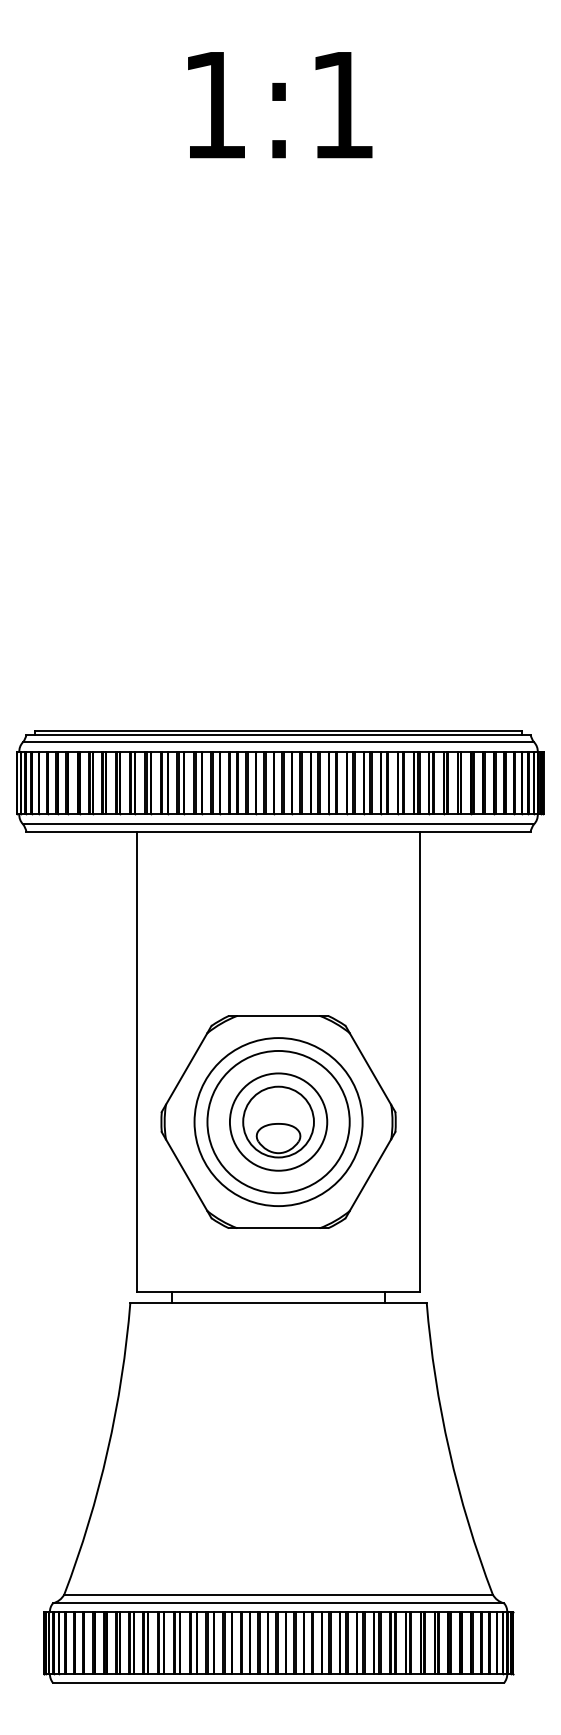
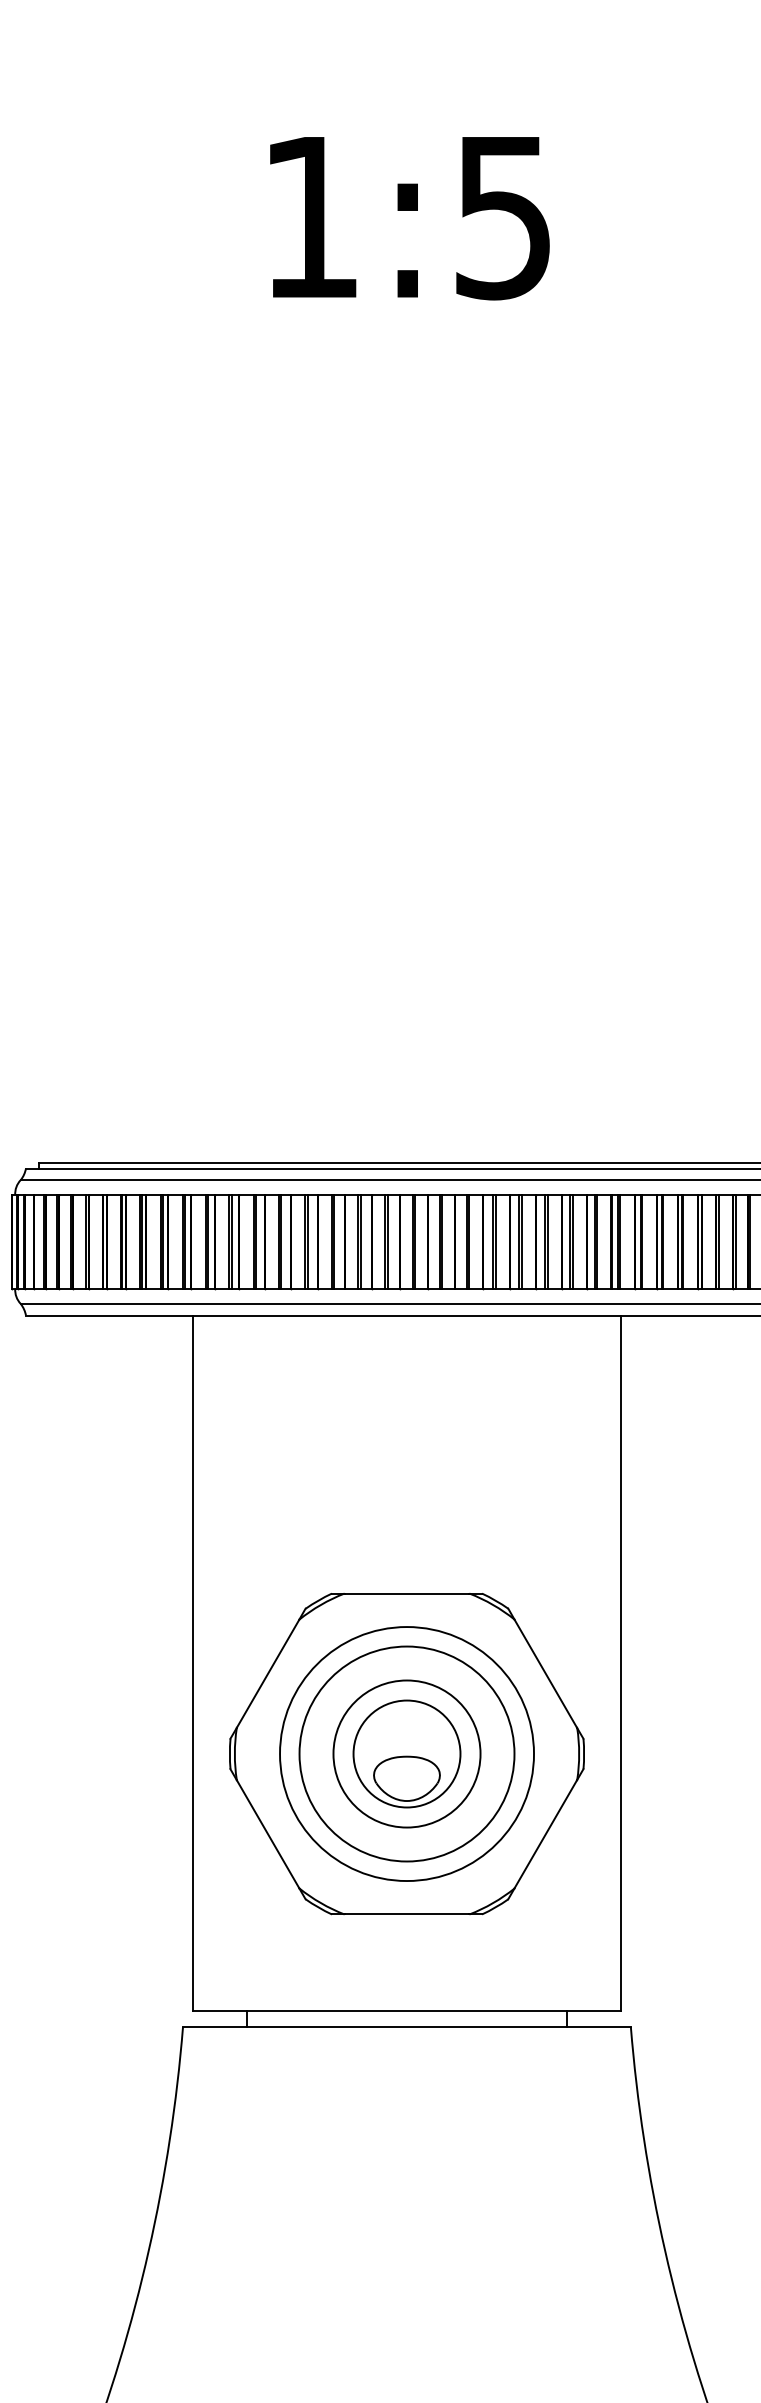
text: (342, 106) -> (503, 219), 1:1 -> 1:5

